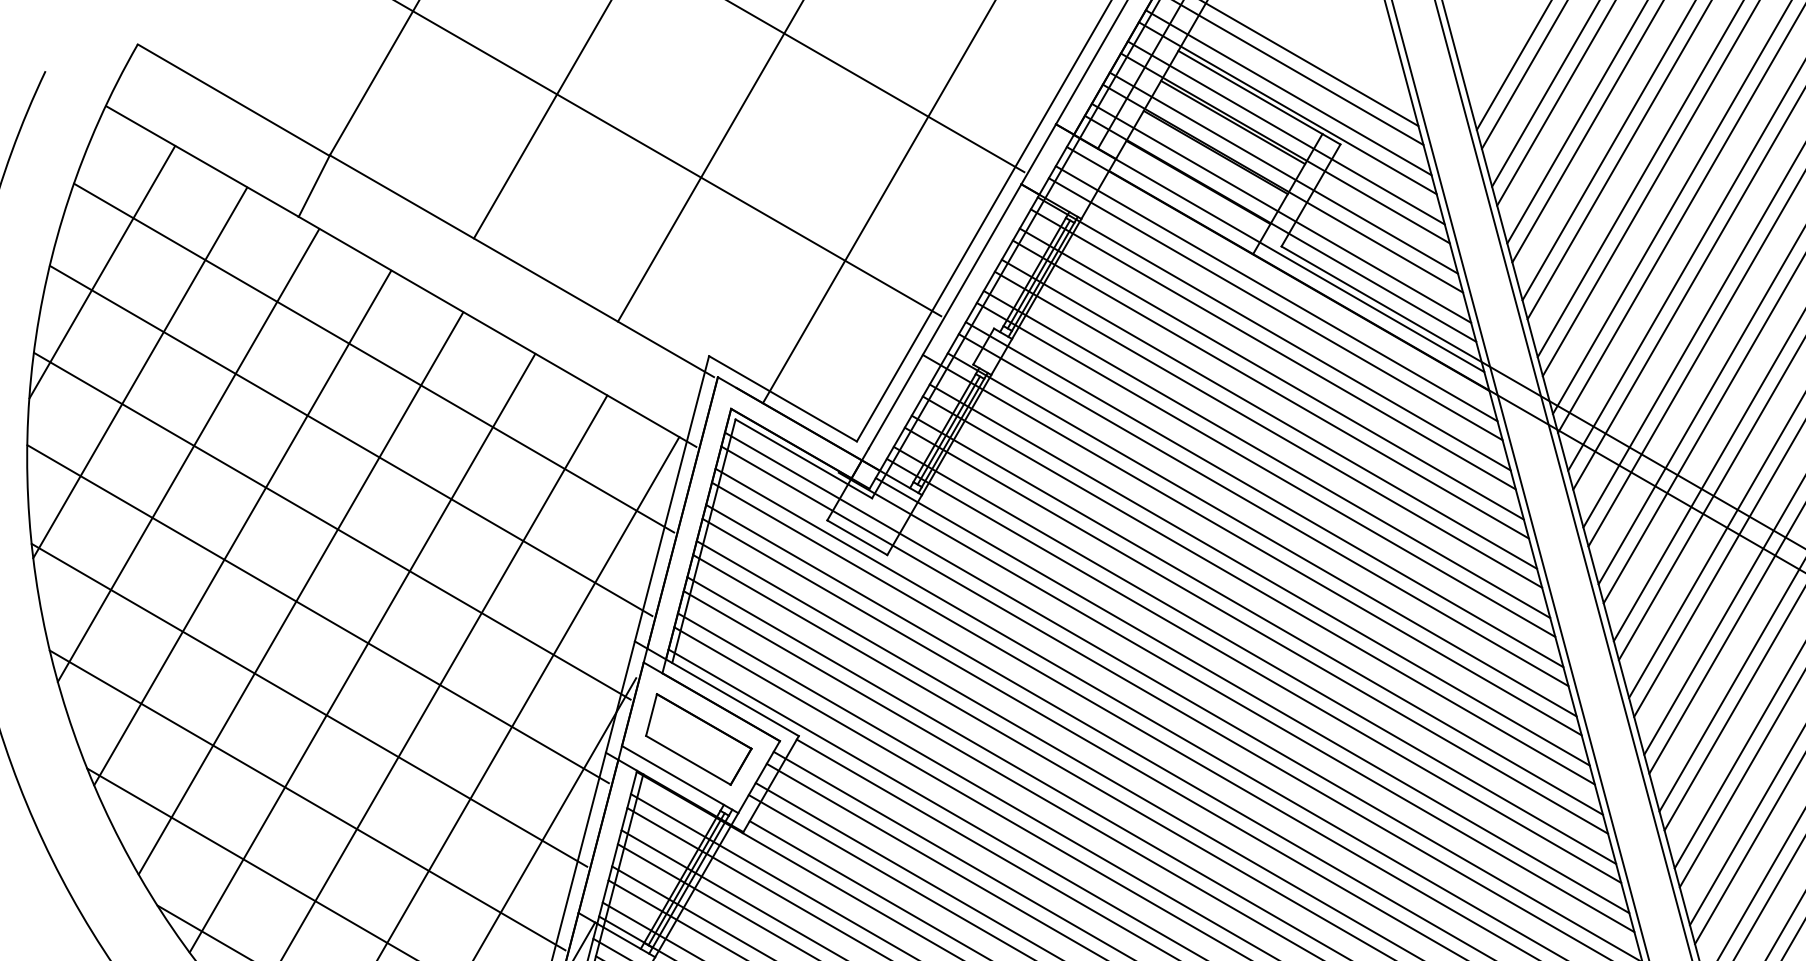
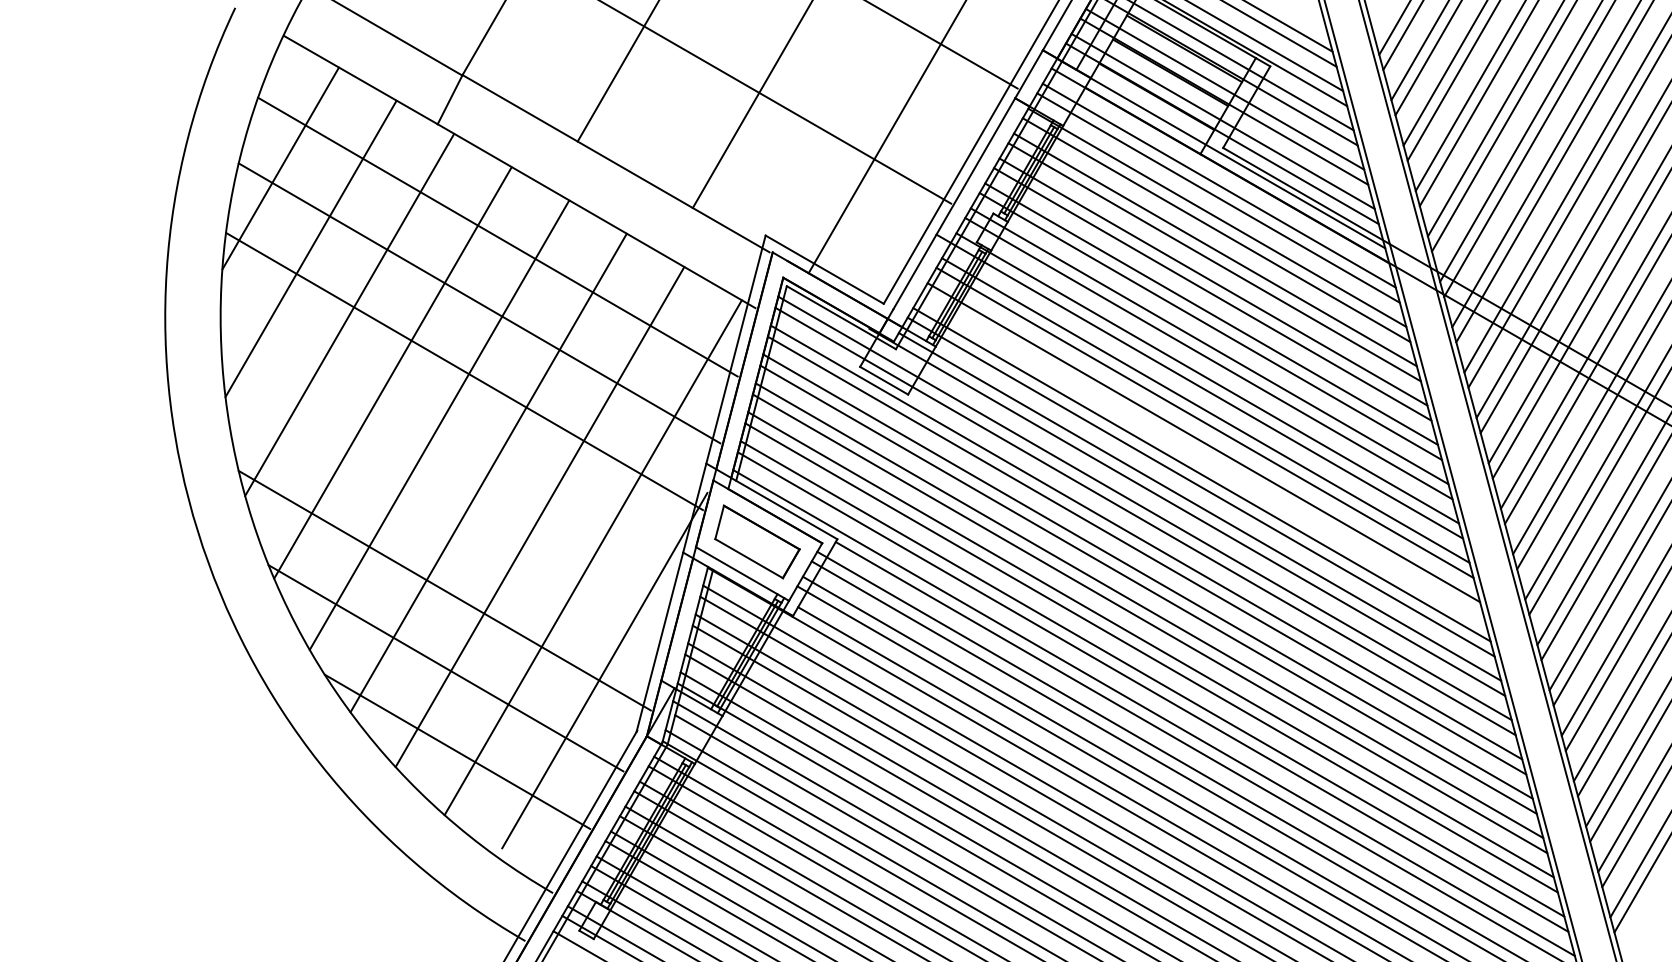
line: (317, 613) -> (452, 441), removed
line: (1256, 630) -> (1203, 454), removed
line: (309, 705) -> (446, 514), removed

